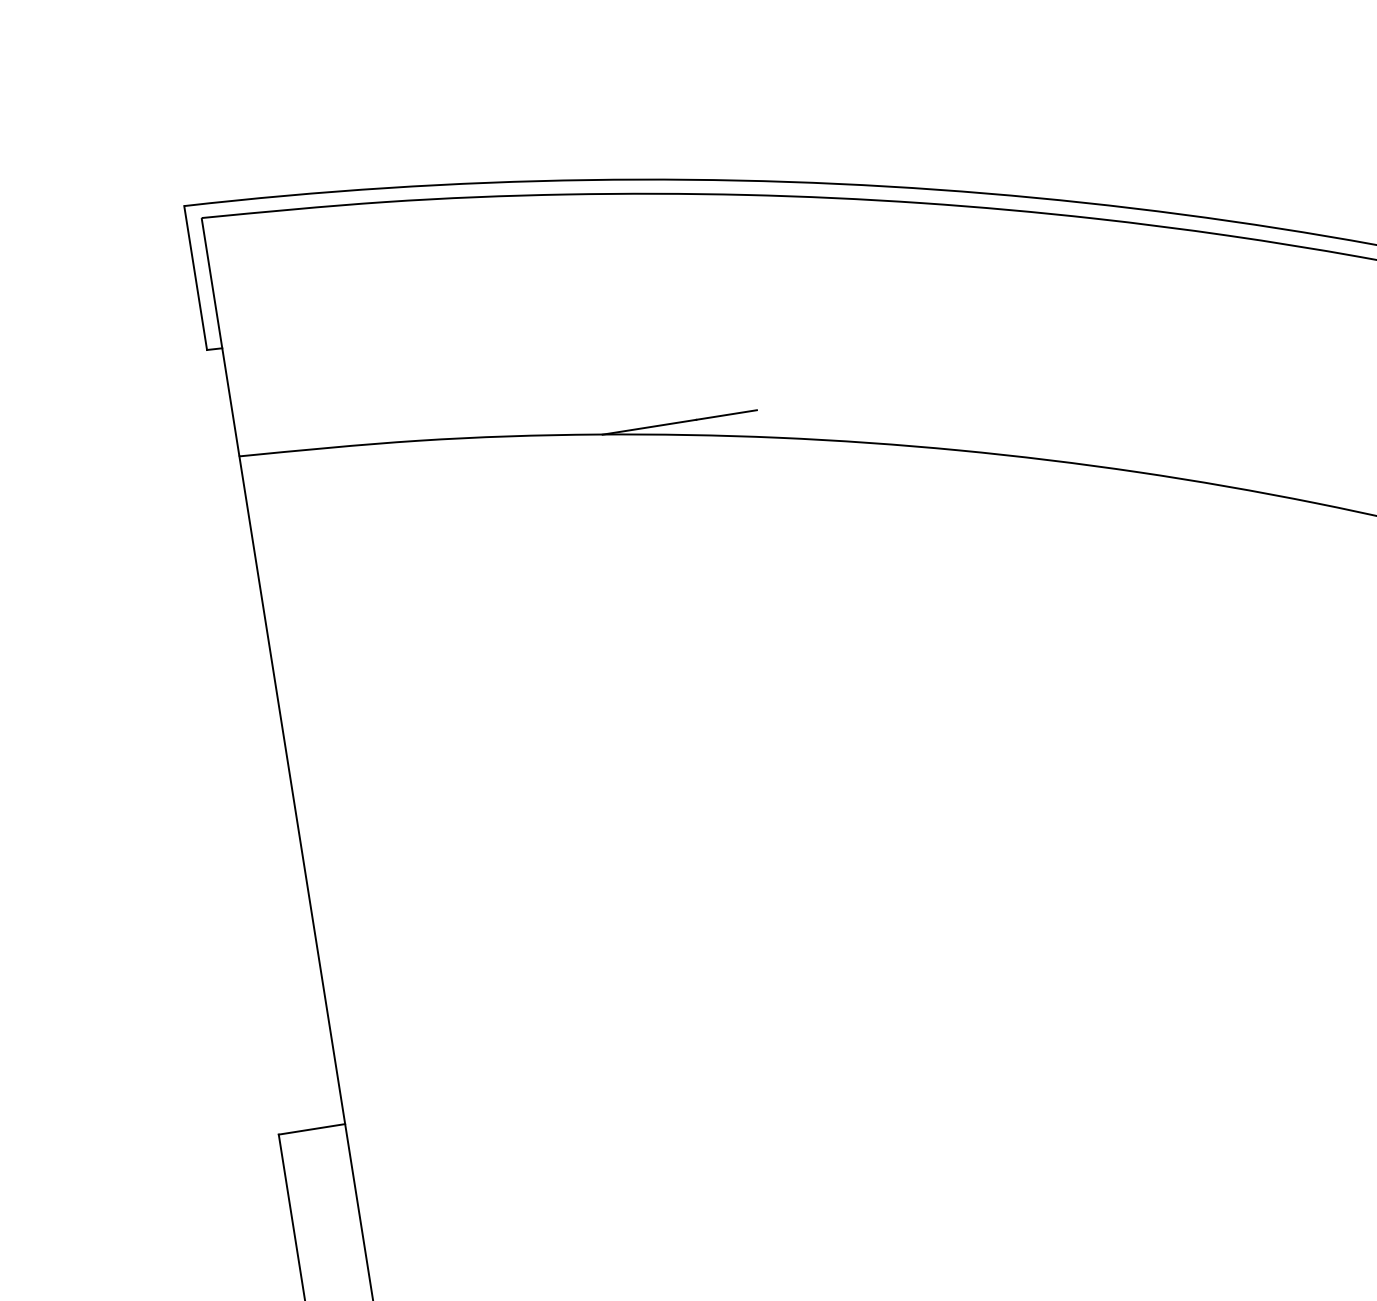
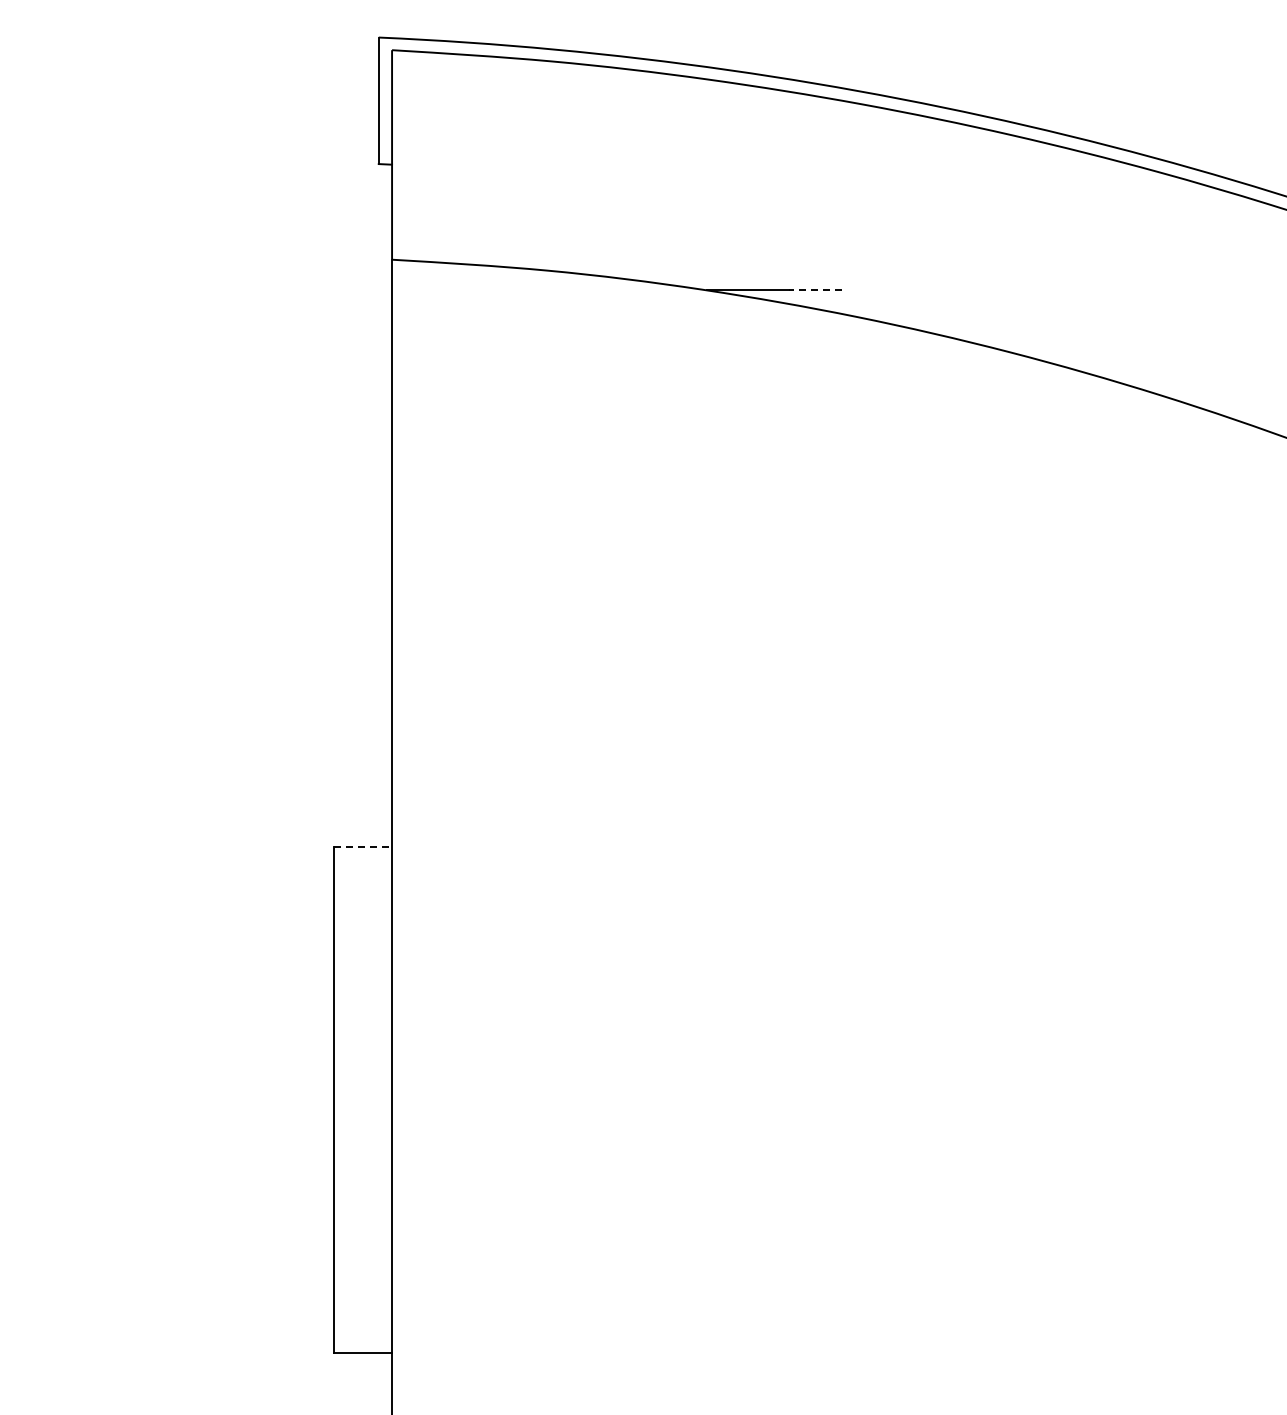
line: (726, 415) -> (815, 290), solid -> dashed
line: (312, 1128) -> (363, 846), solid -> dashed

